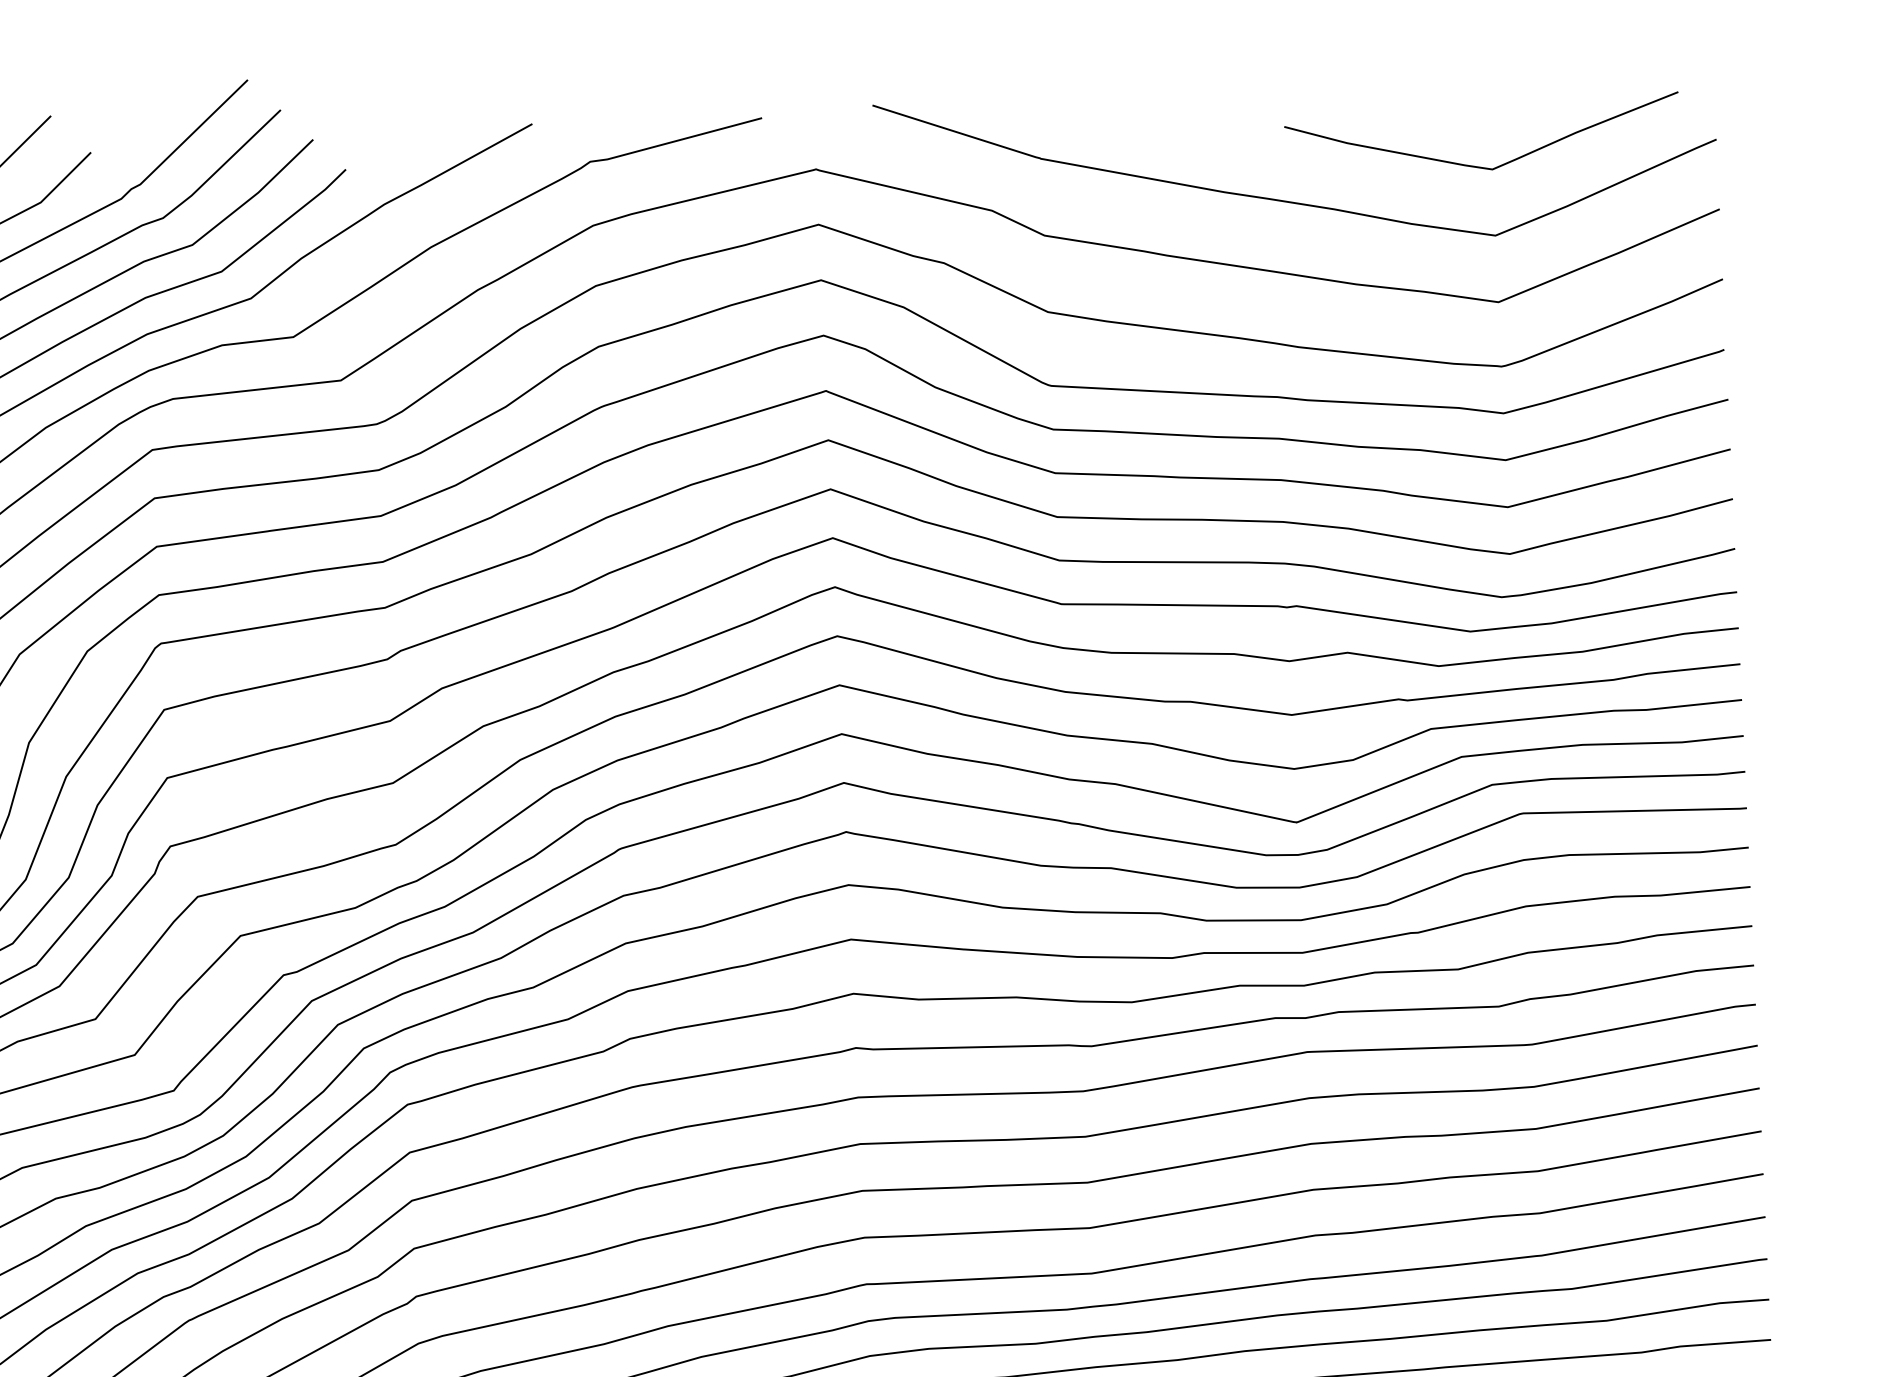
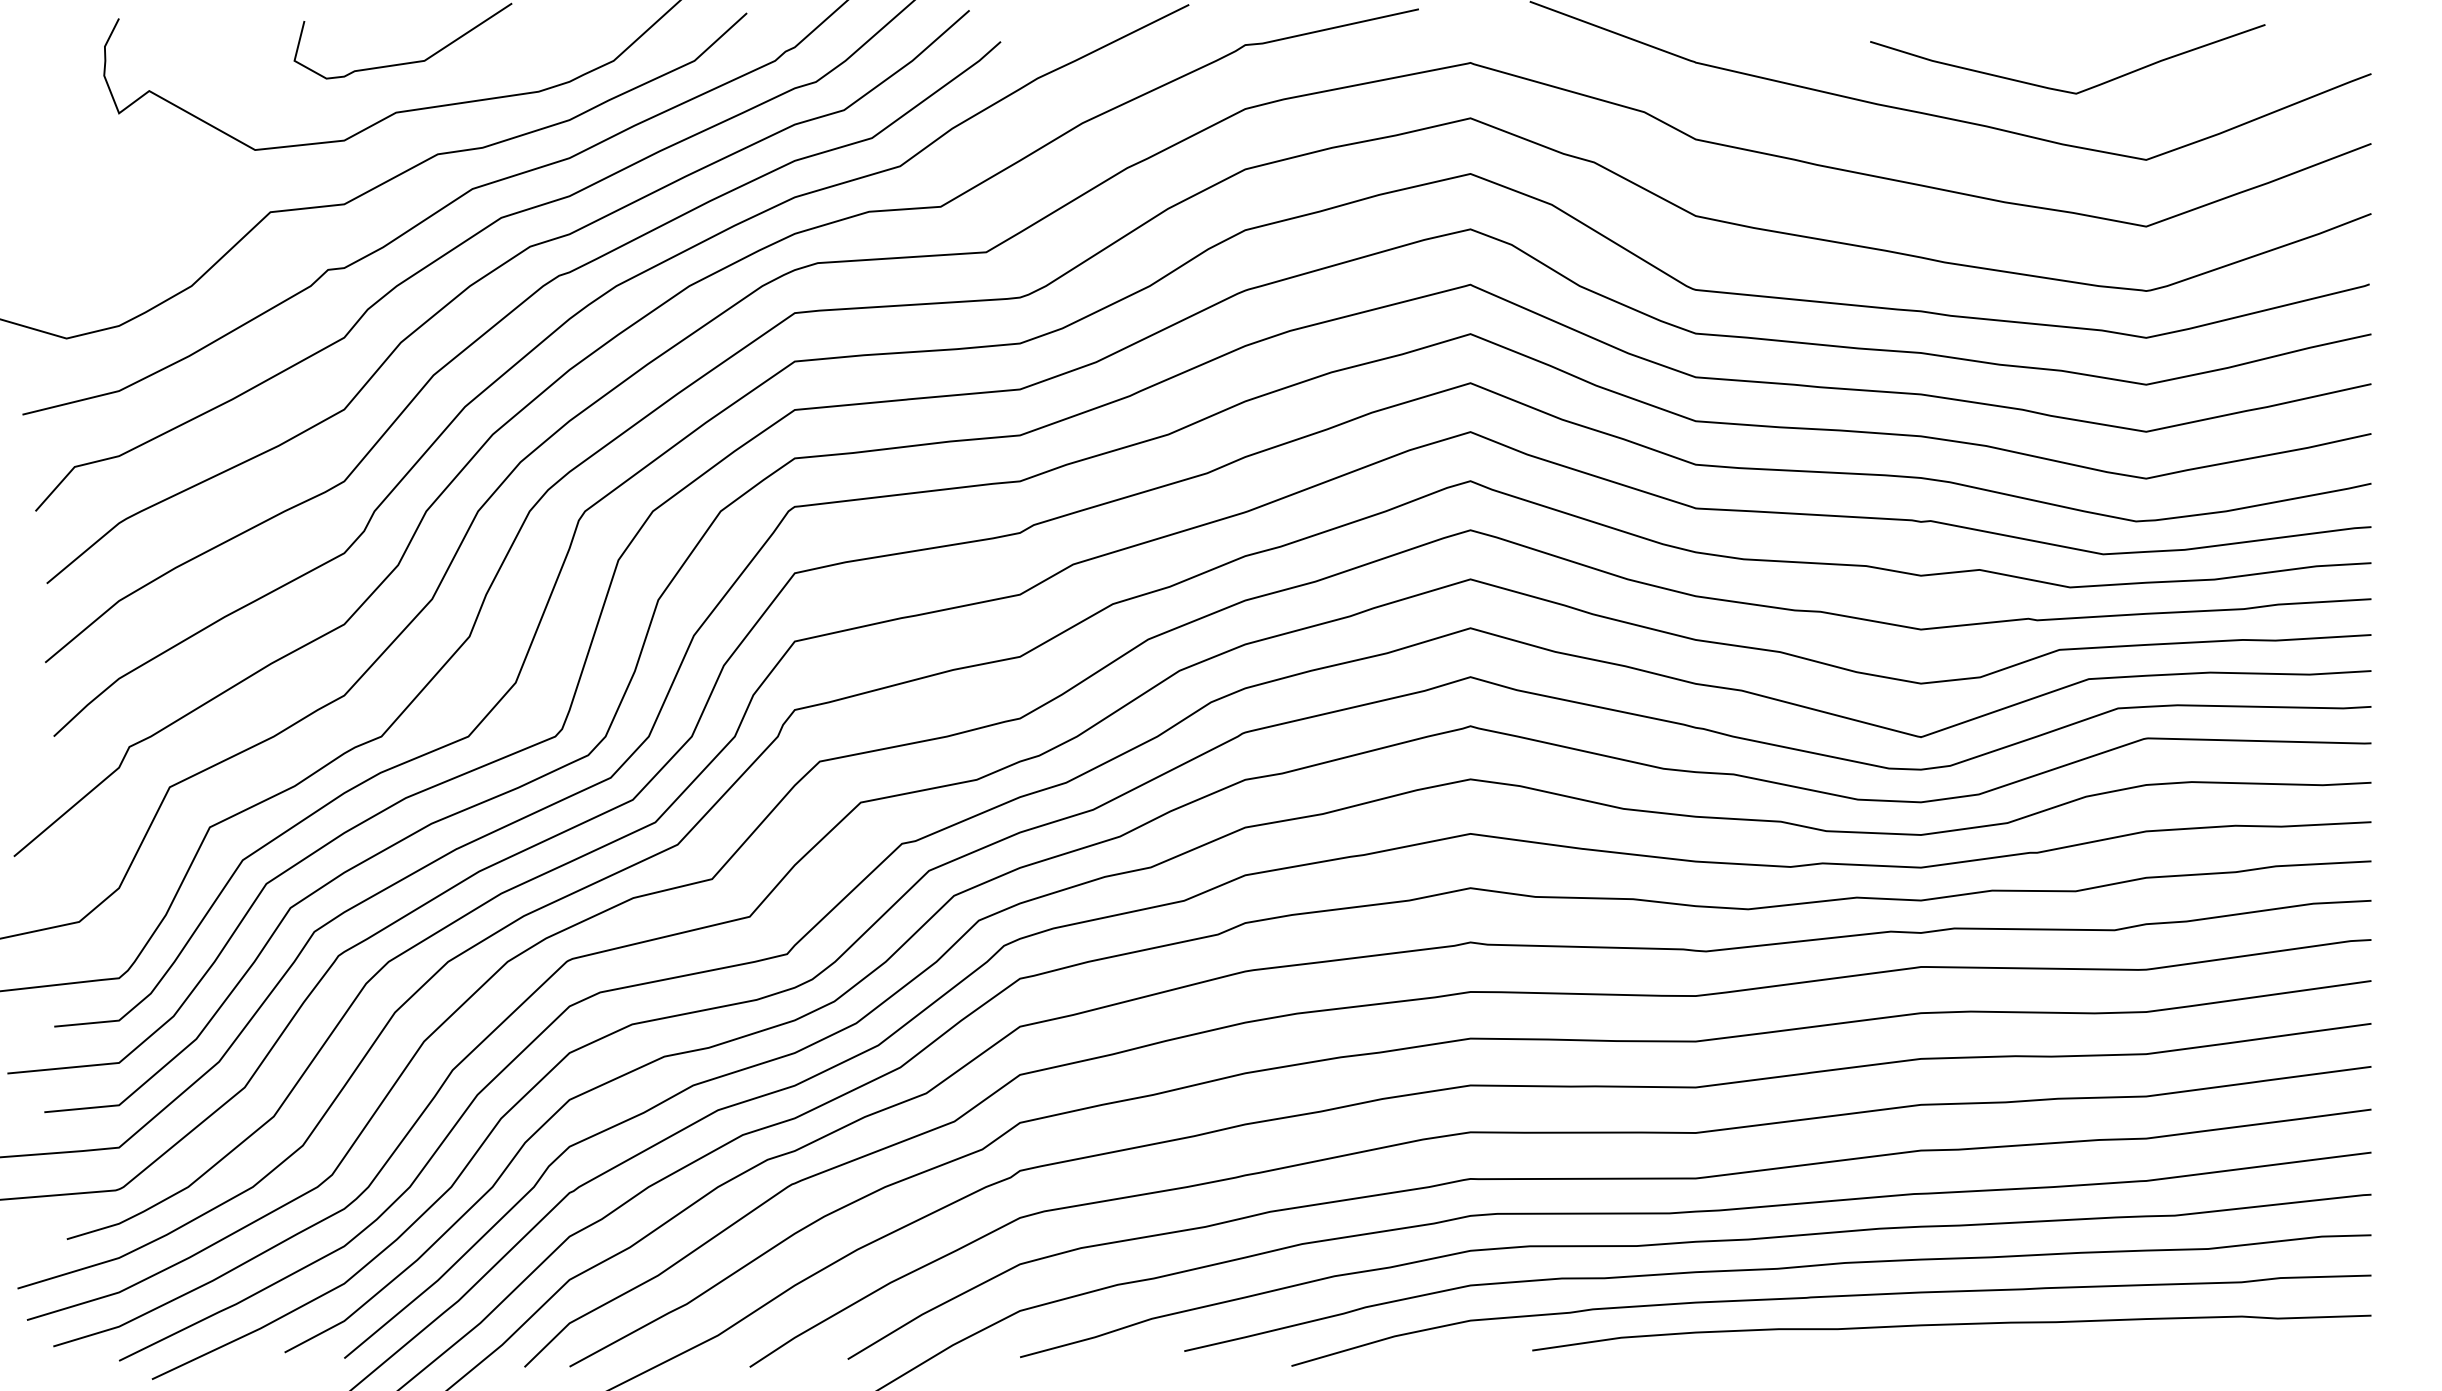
curve: (1477, 165) -> (2061, 89), moved

